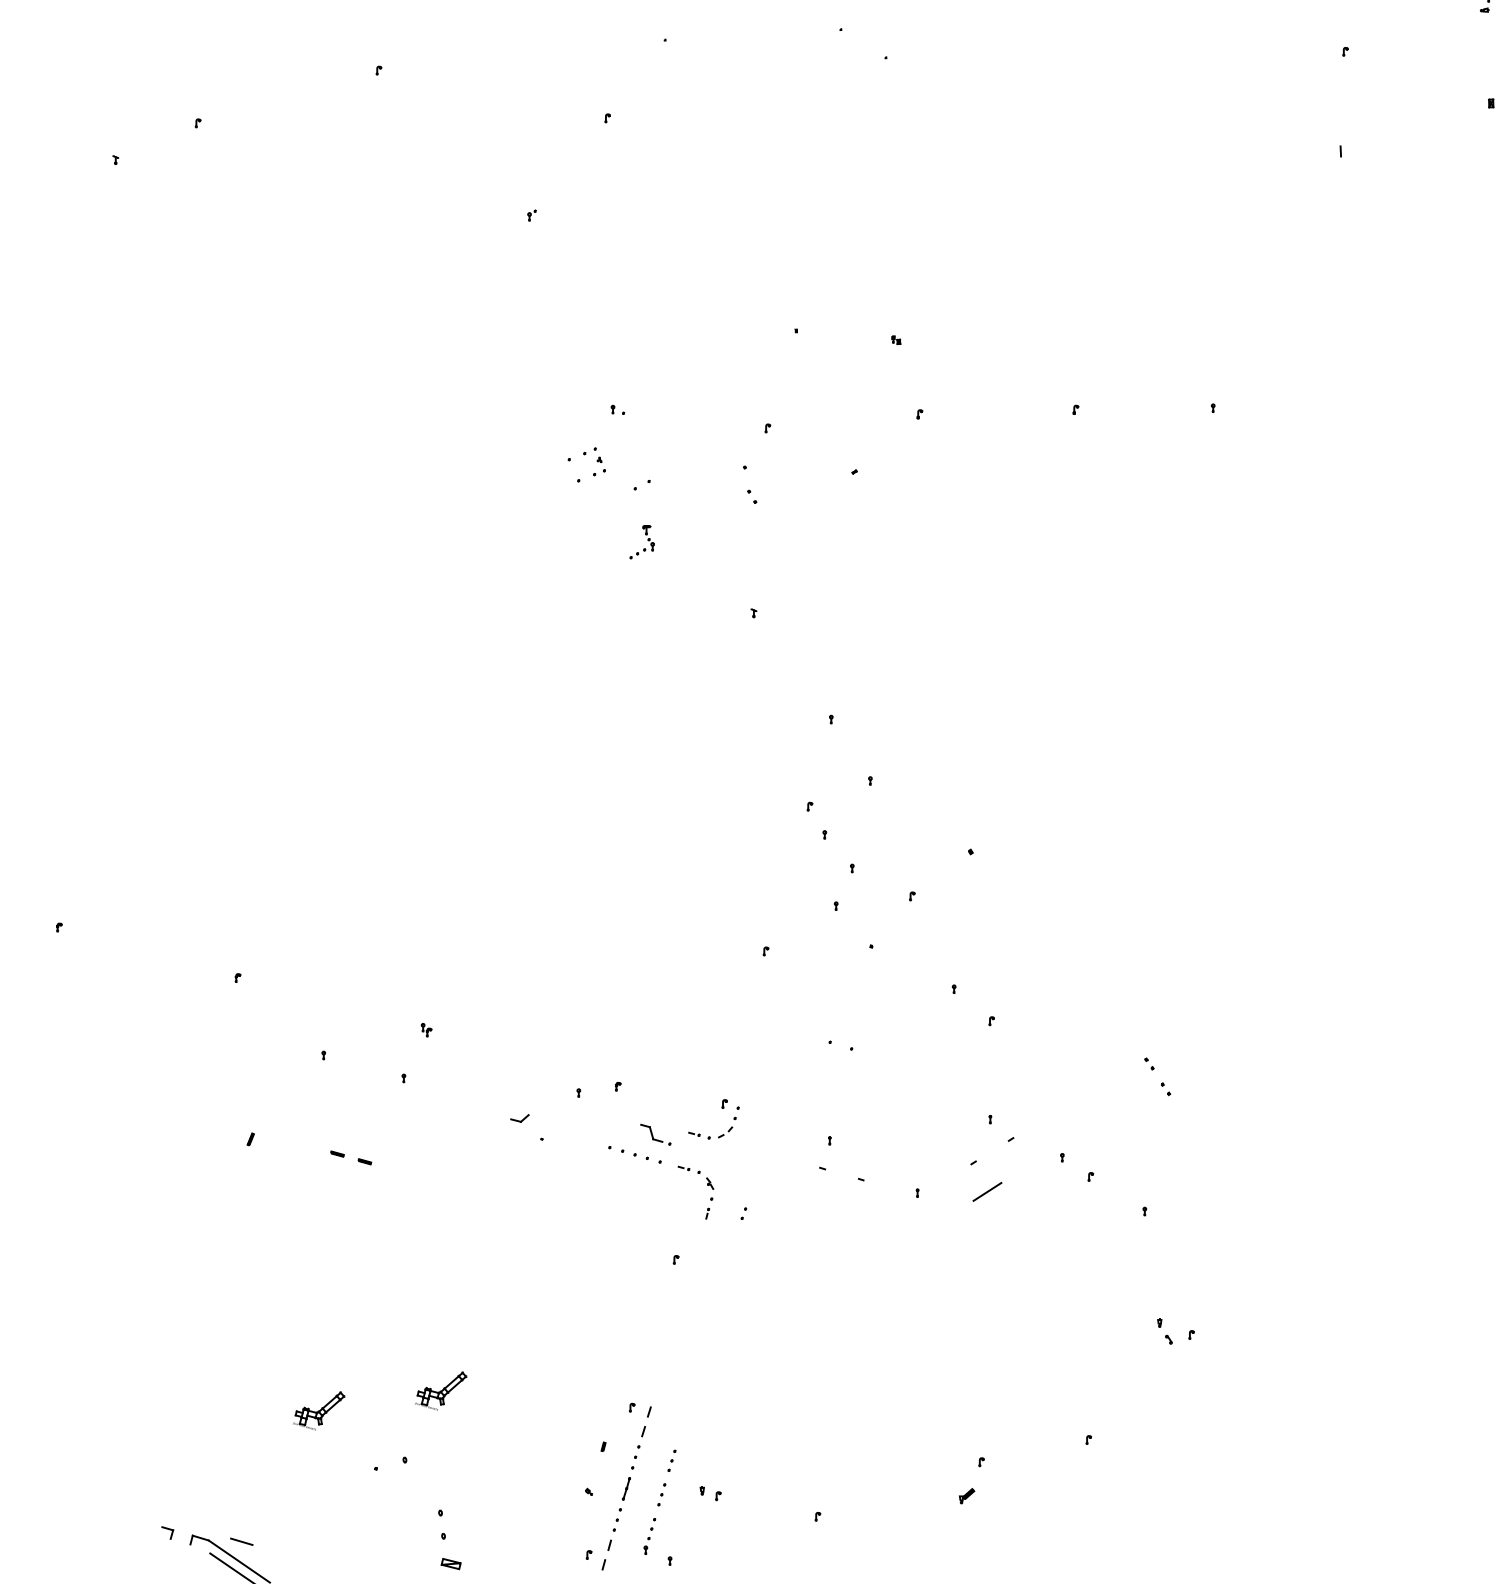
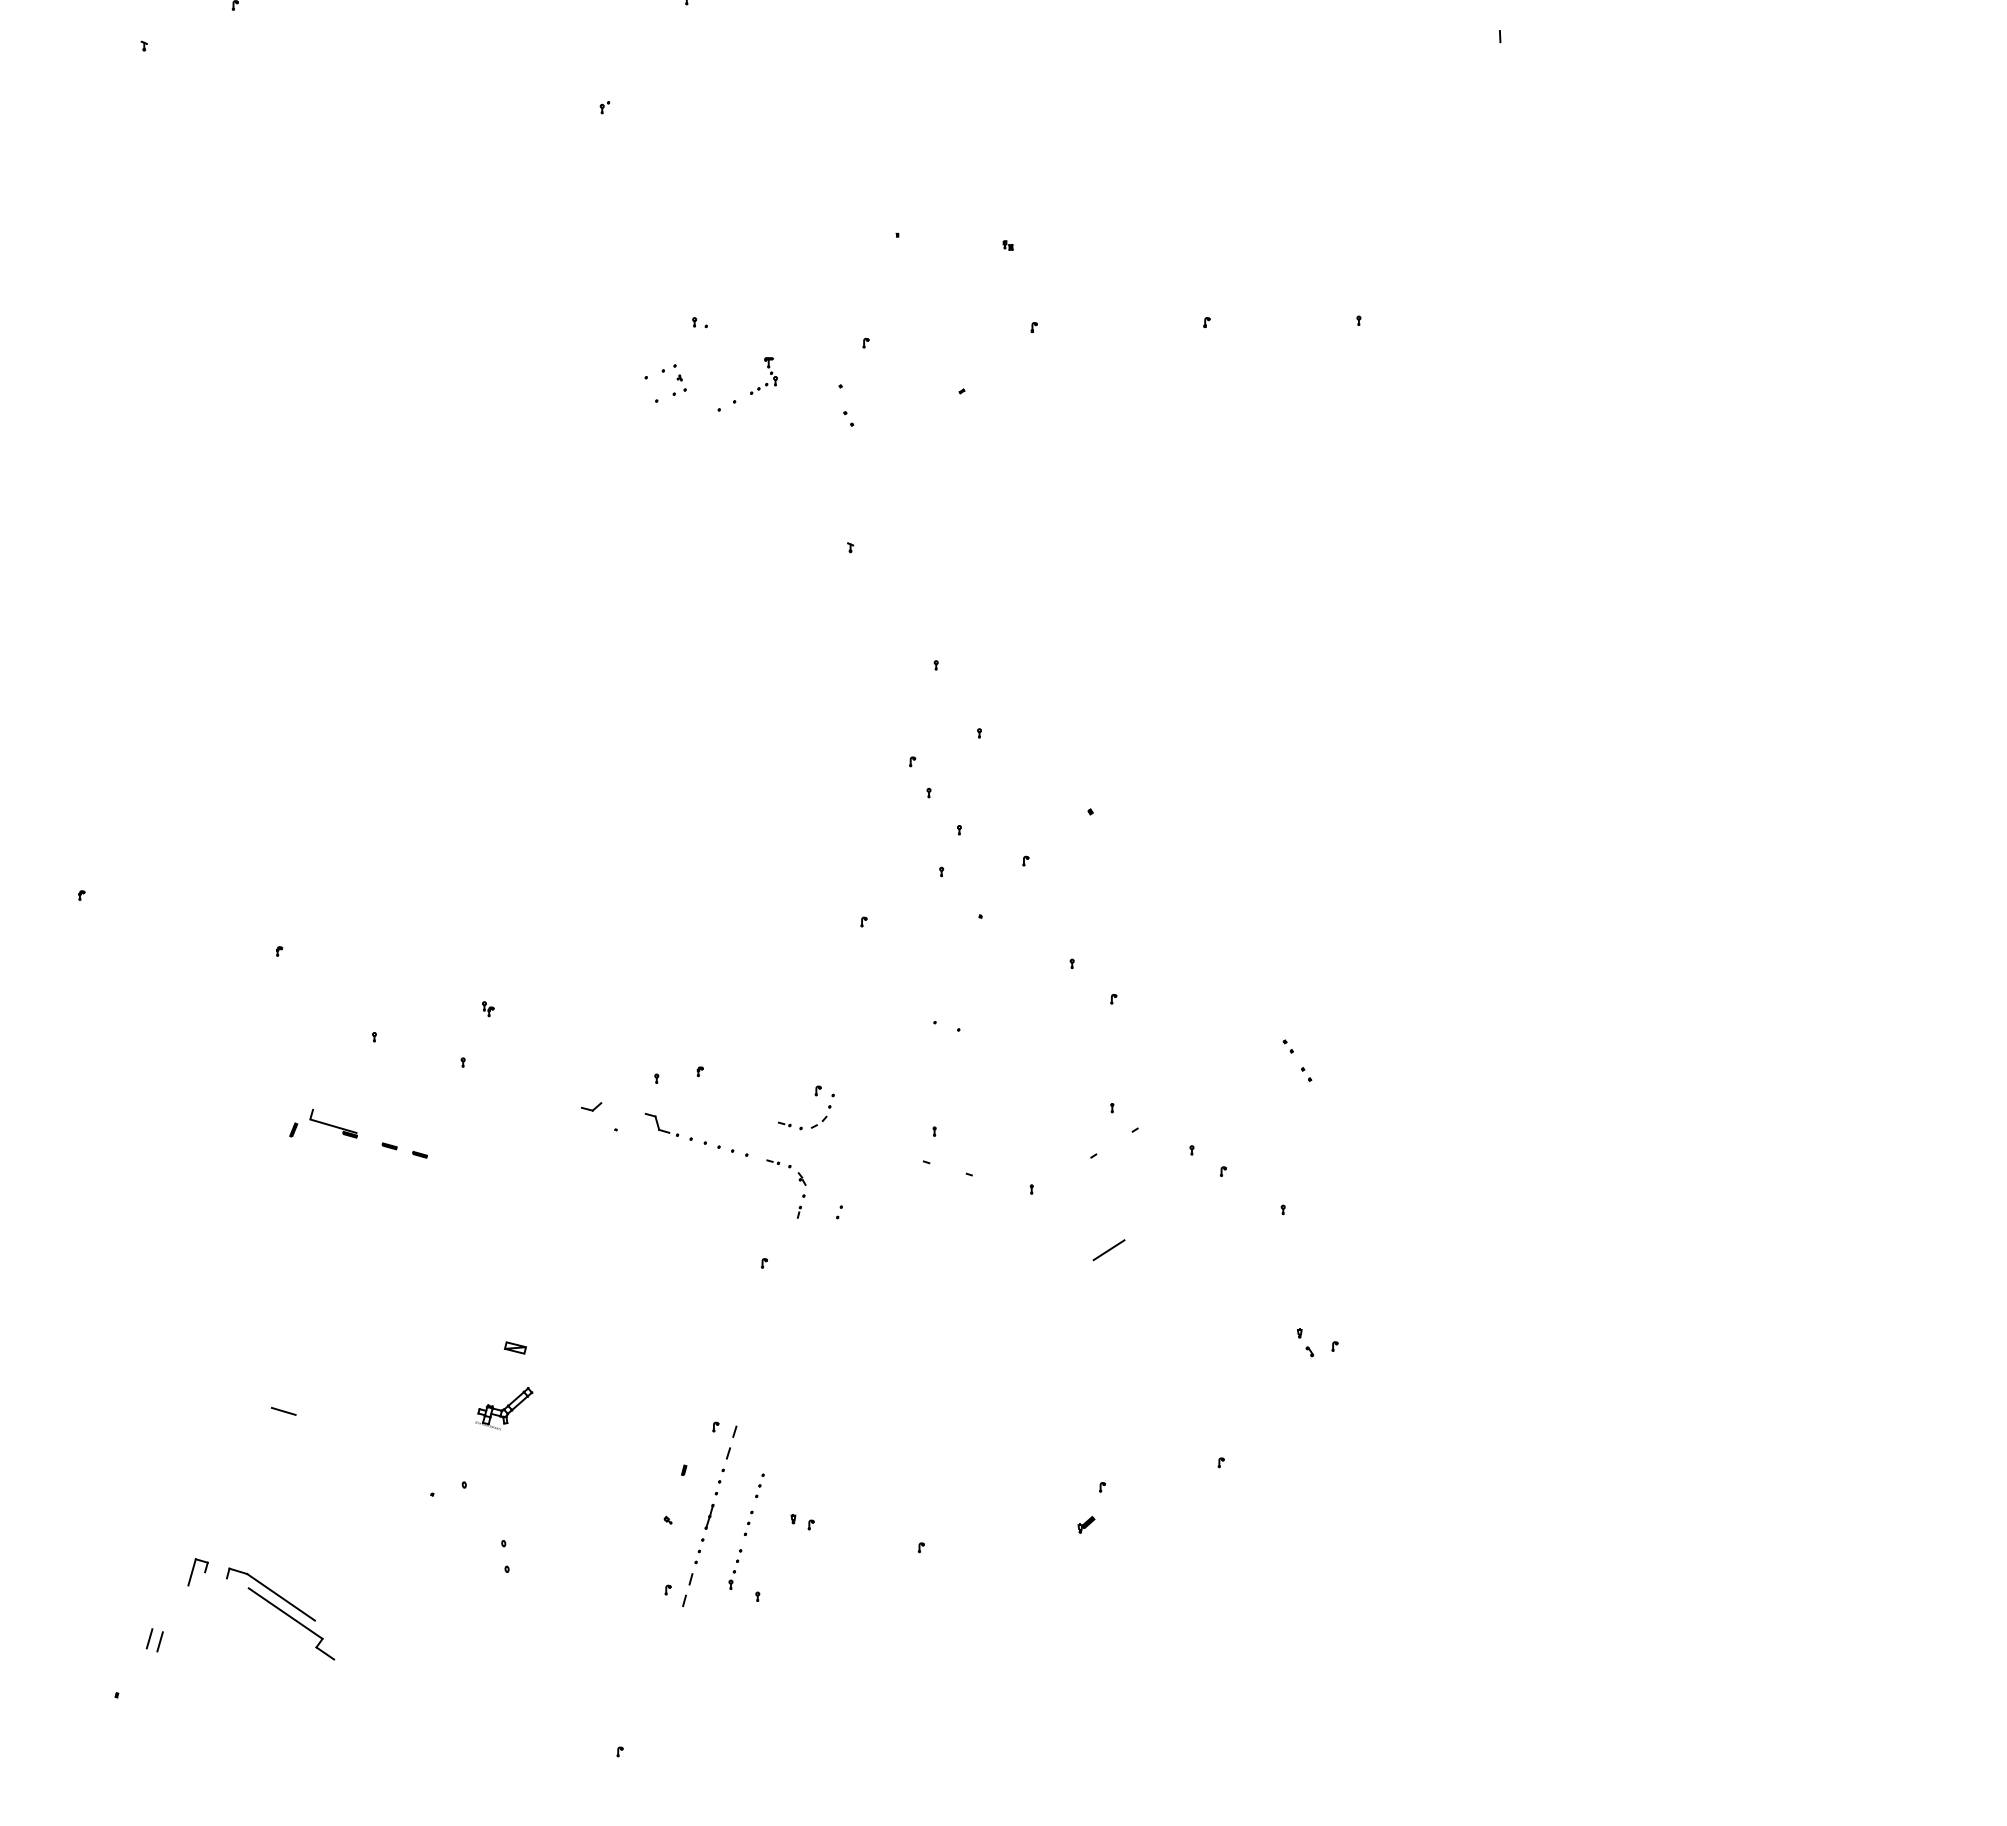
part: (648, 540) -> (770, 374), moved
part: (286, 1133) -> (333, 1123), added
part: (655, 1134) -> (661, 1124), moved
line: (986, 1192) -> (1108, 1250), moved
part: (319, 1410) -> (369, 1430), removed
line: (158, 1539) -> (191, 1572), added
line: (241, 1540) -> (283, 1410), moved
part: (450, 1563) -> (514, 1347), moved

